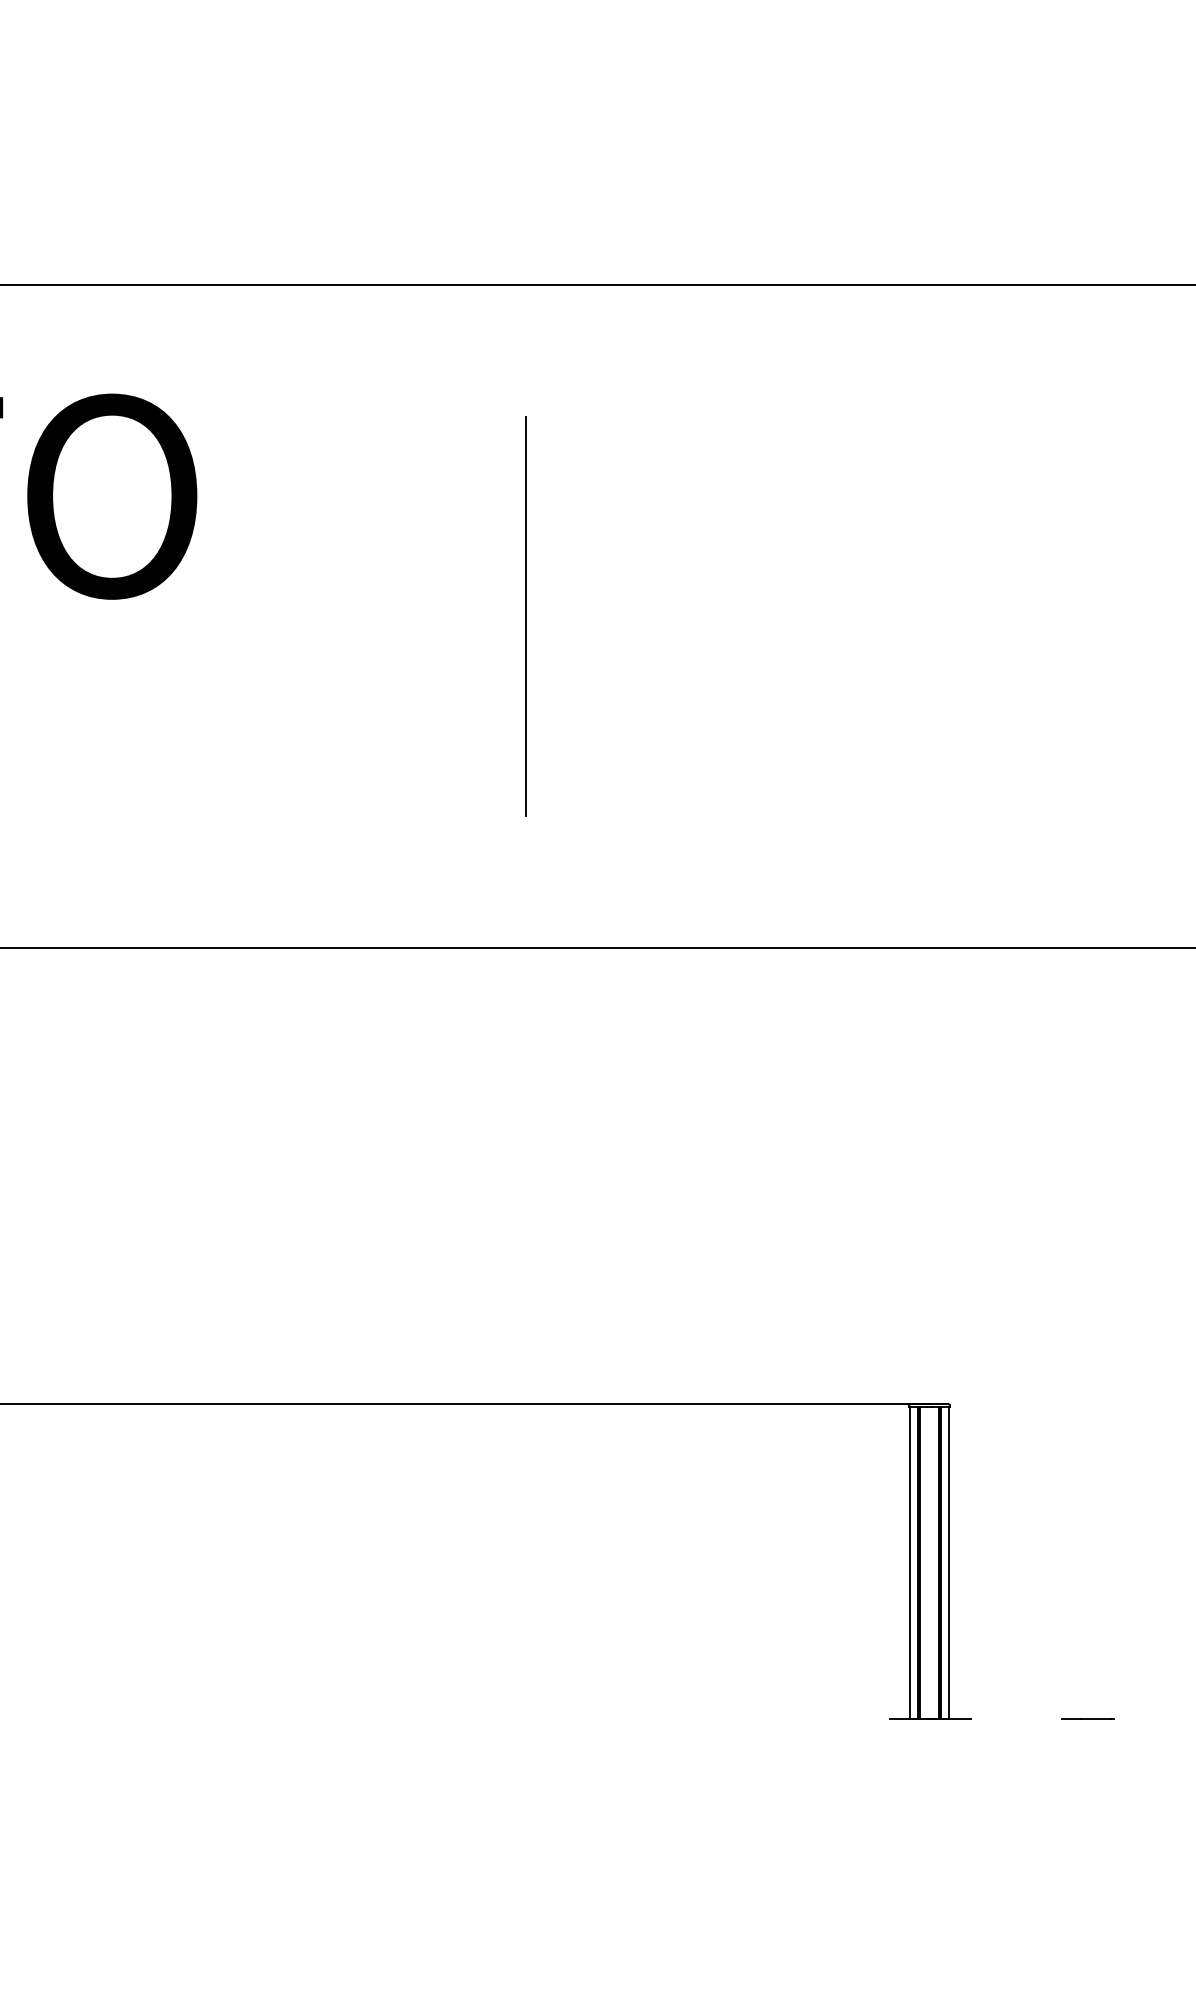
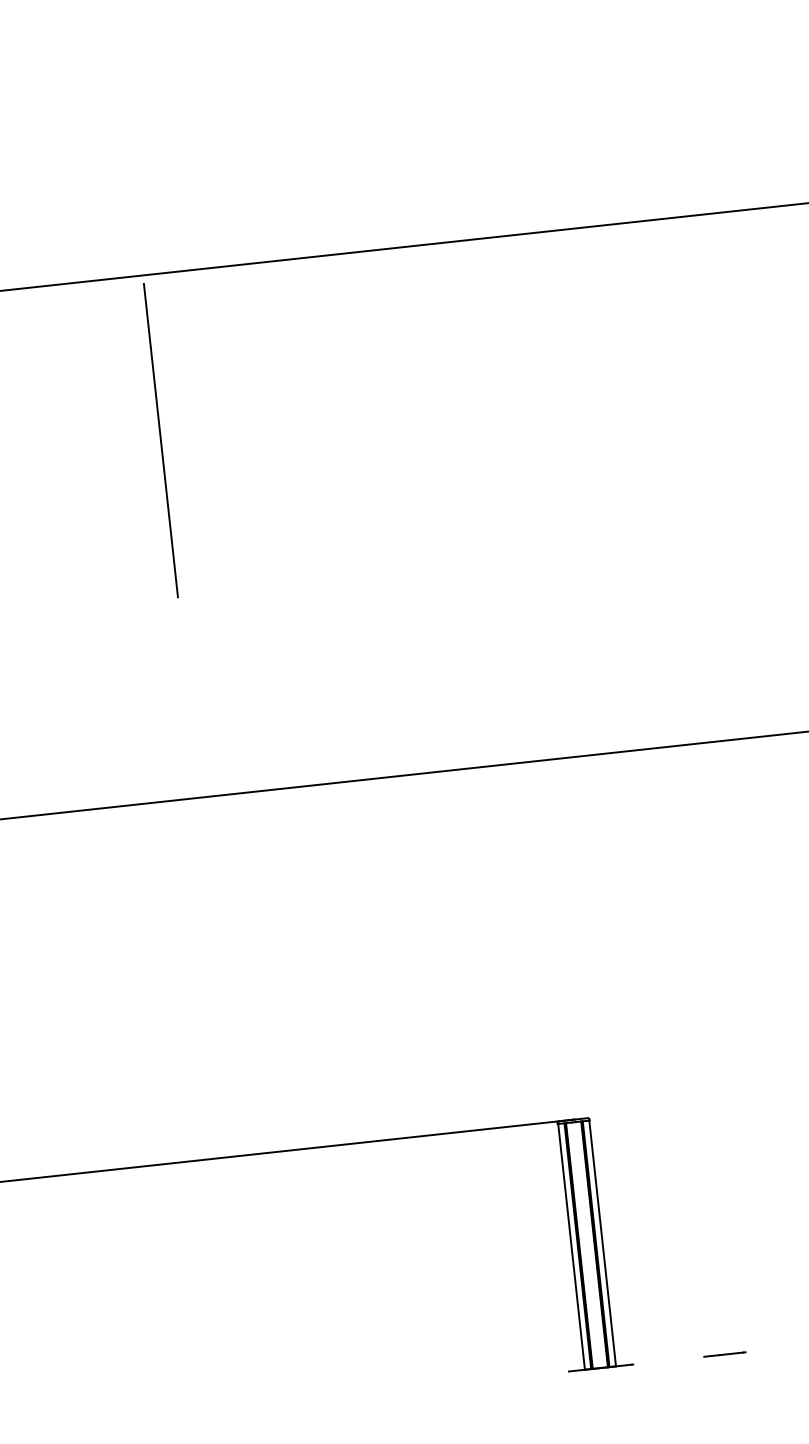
line: (525, 616) -> (160, 440), moved

